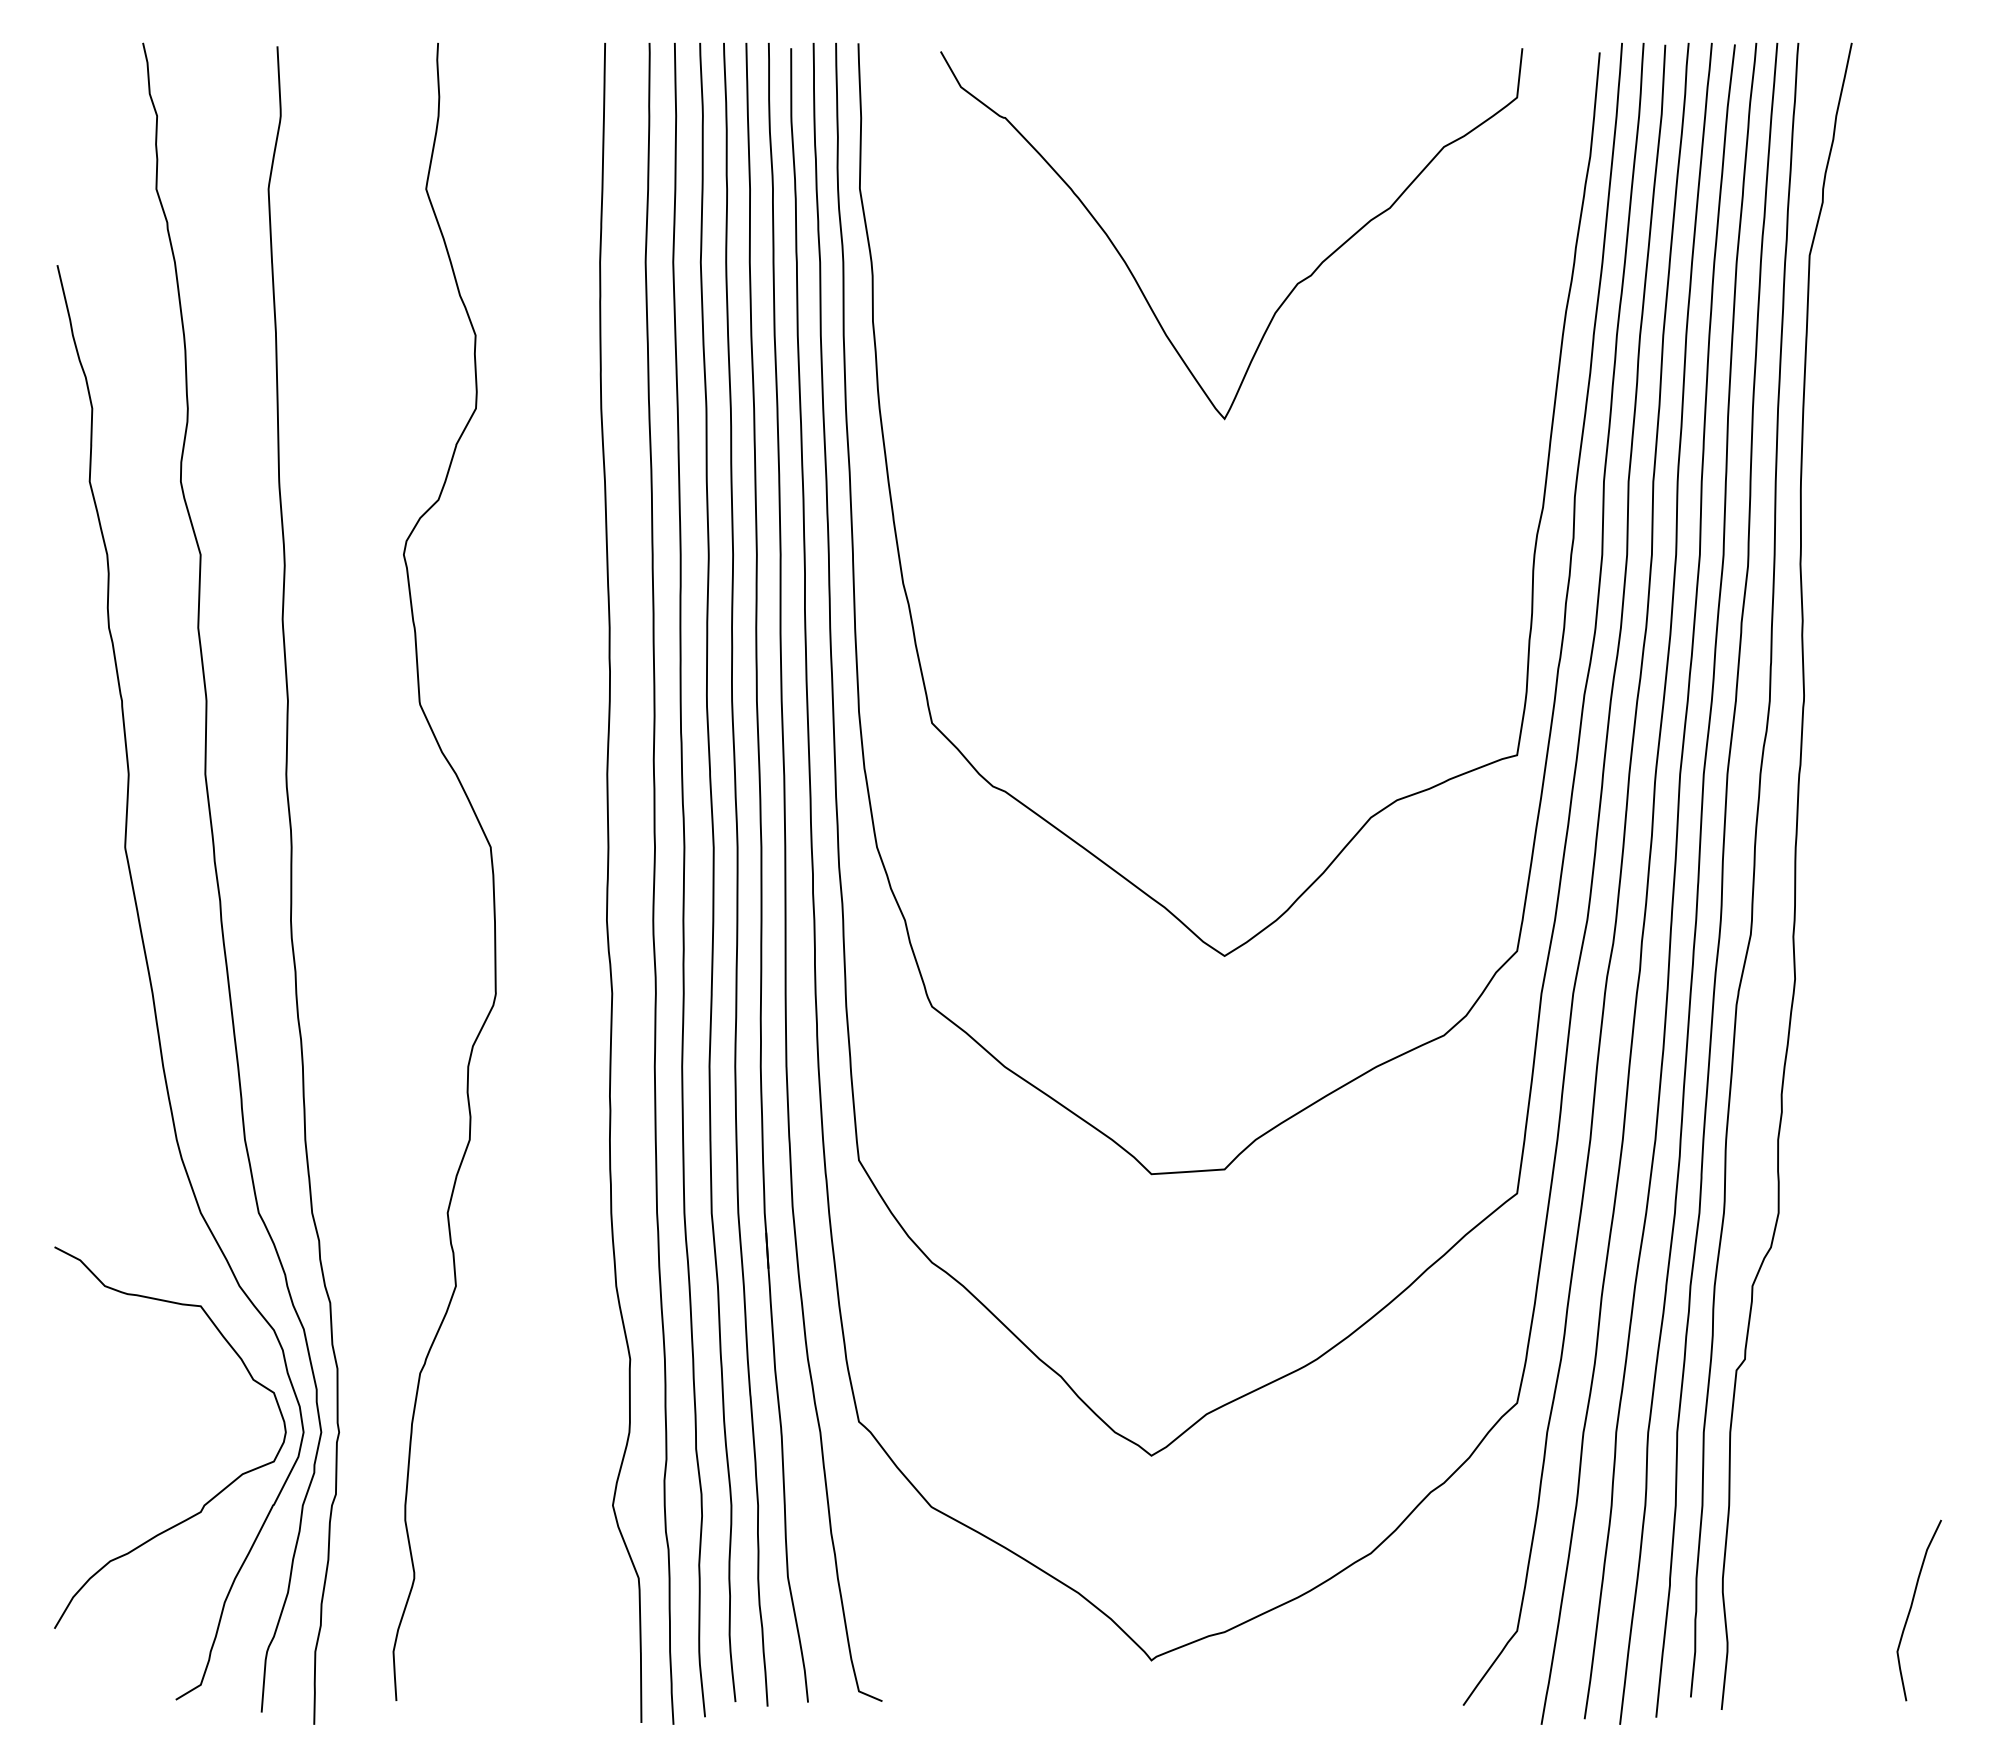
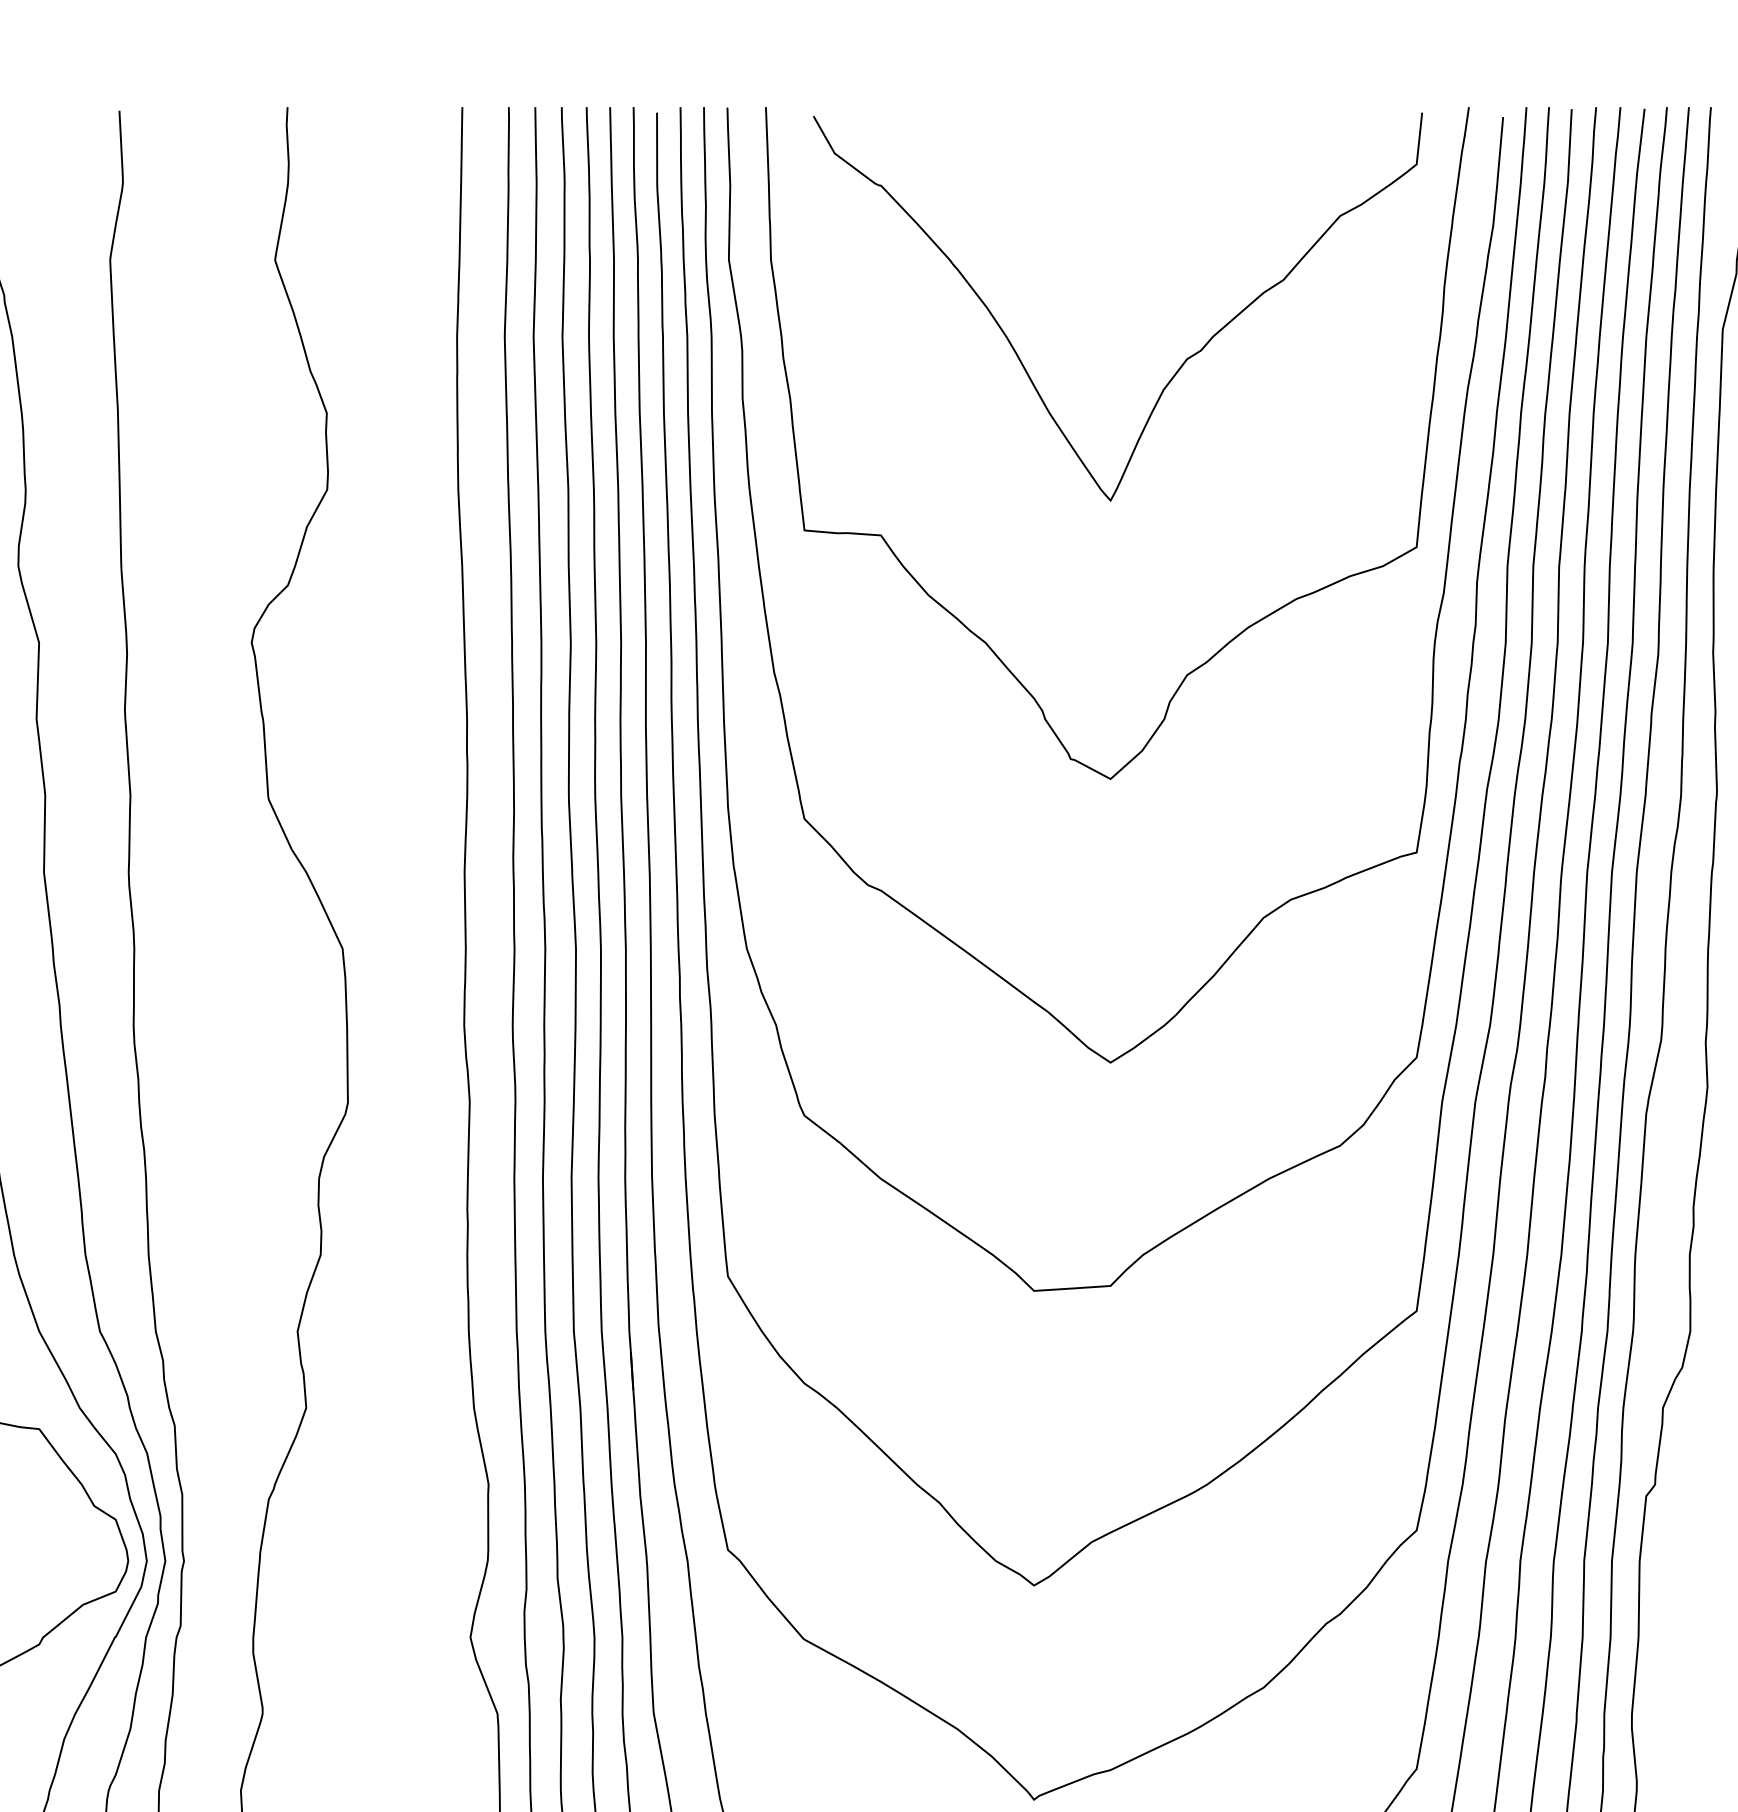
curve: (1356, 538) -> (1248, 625), added

